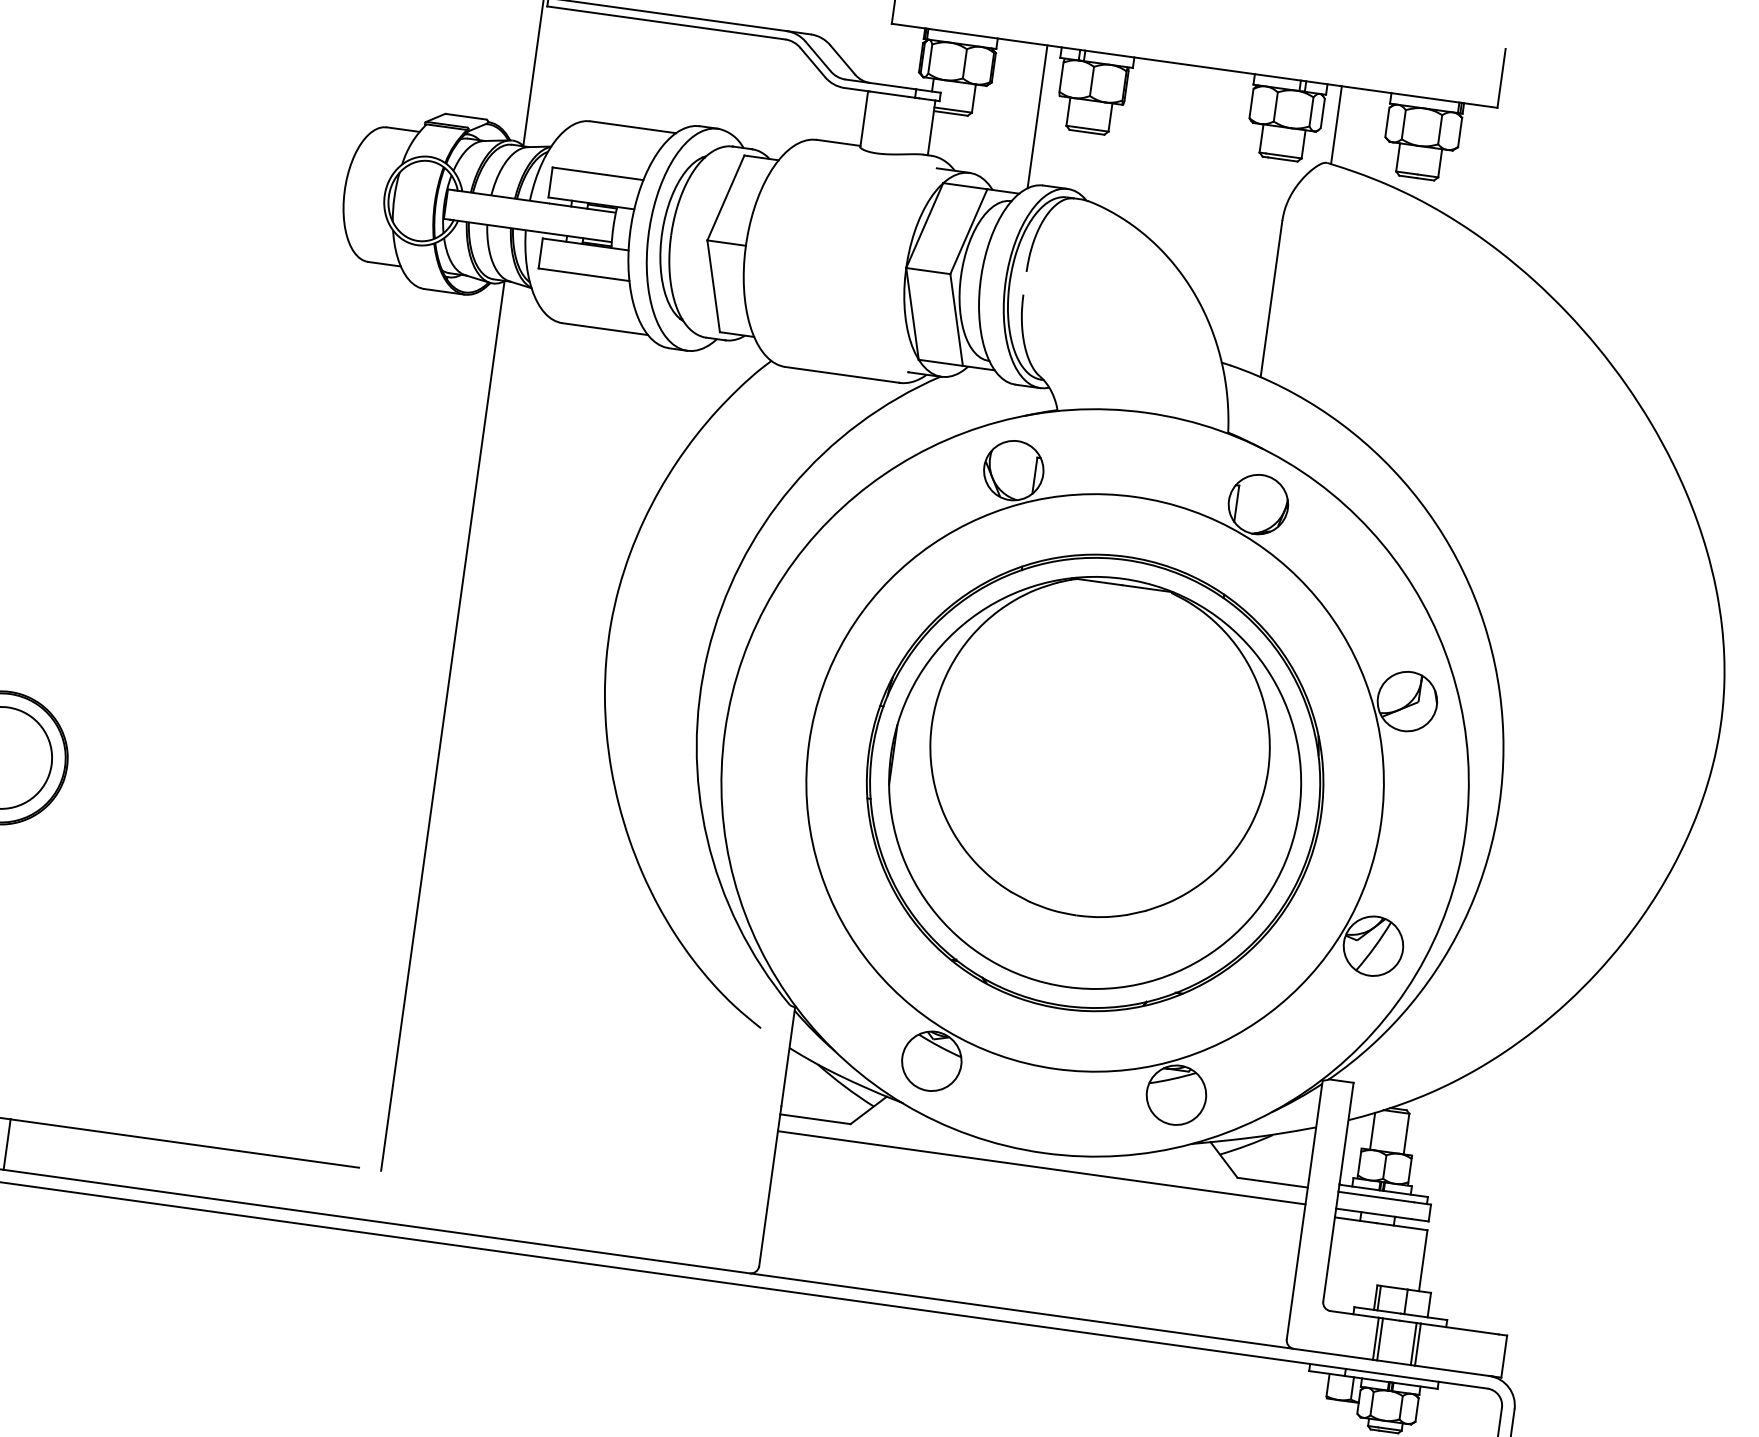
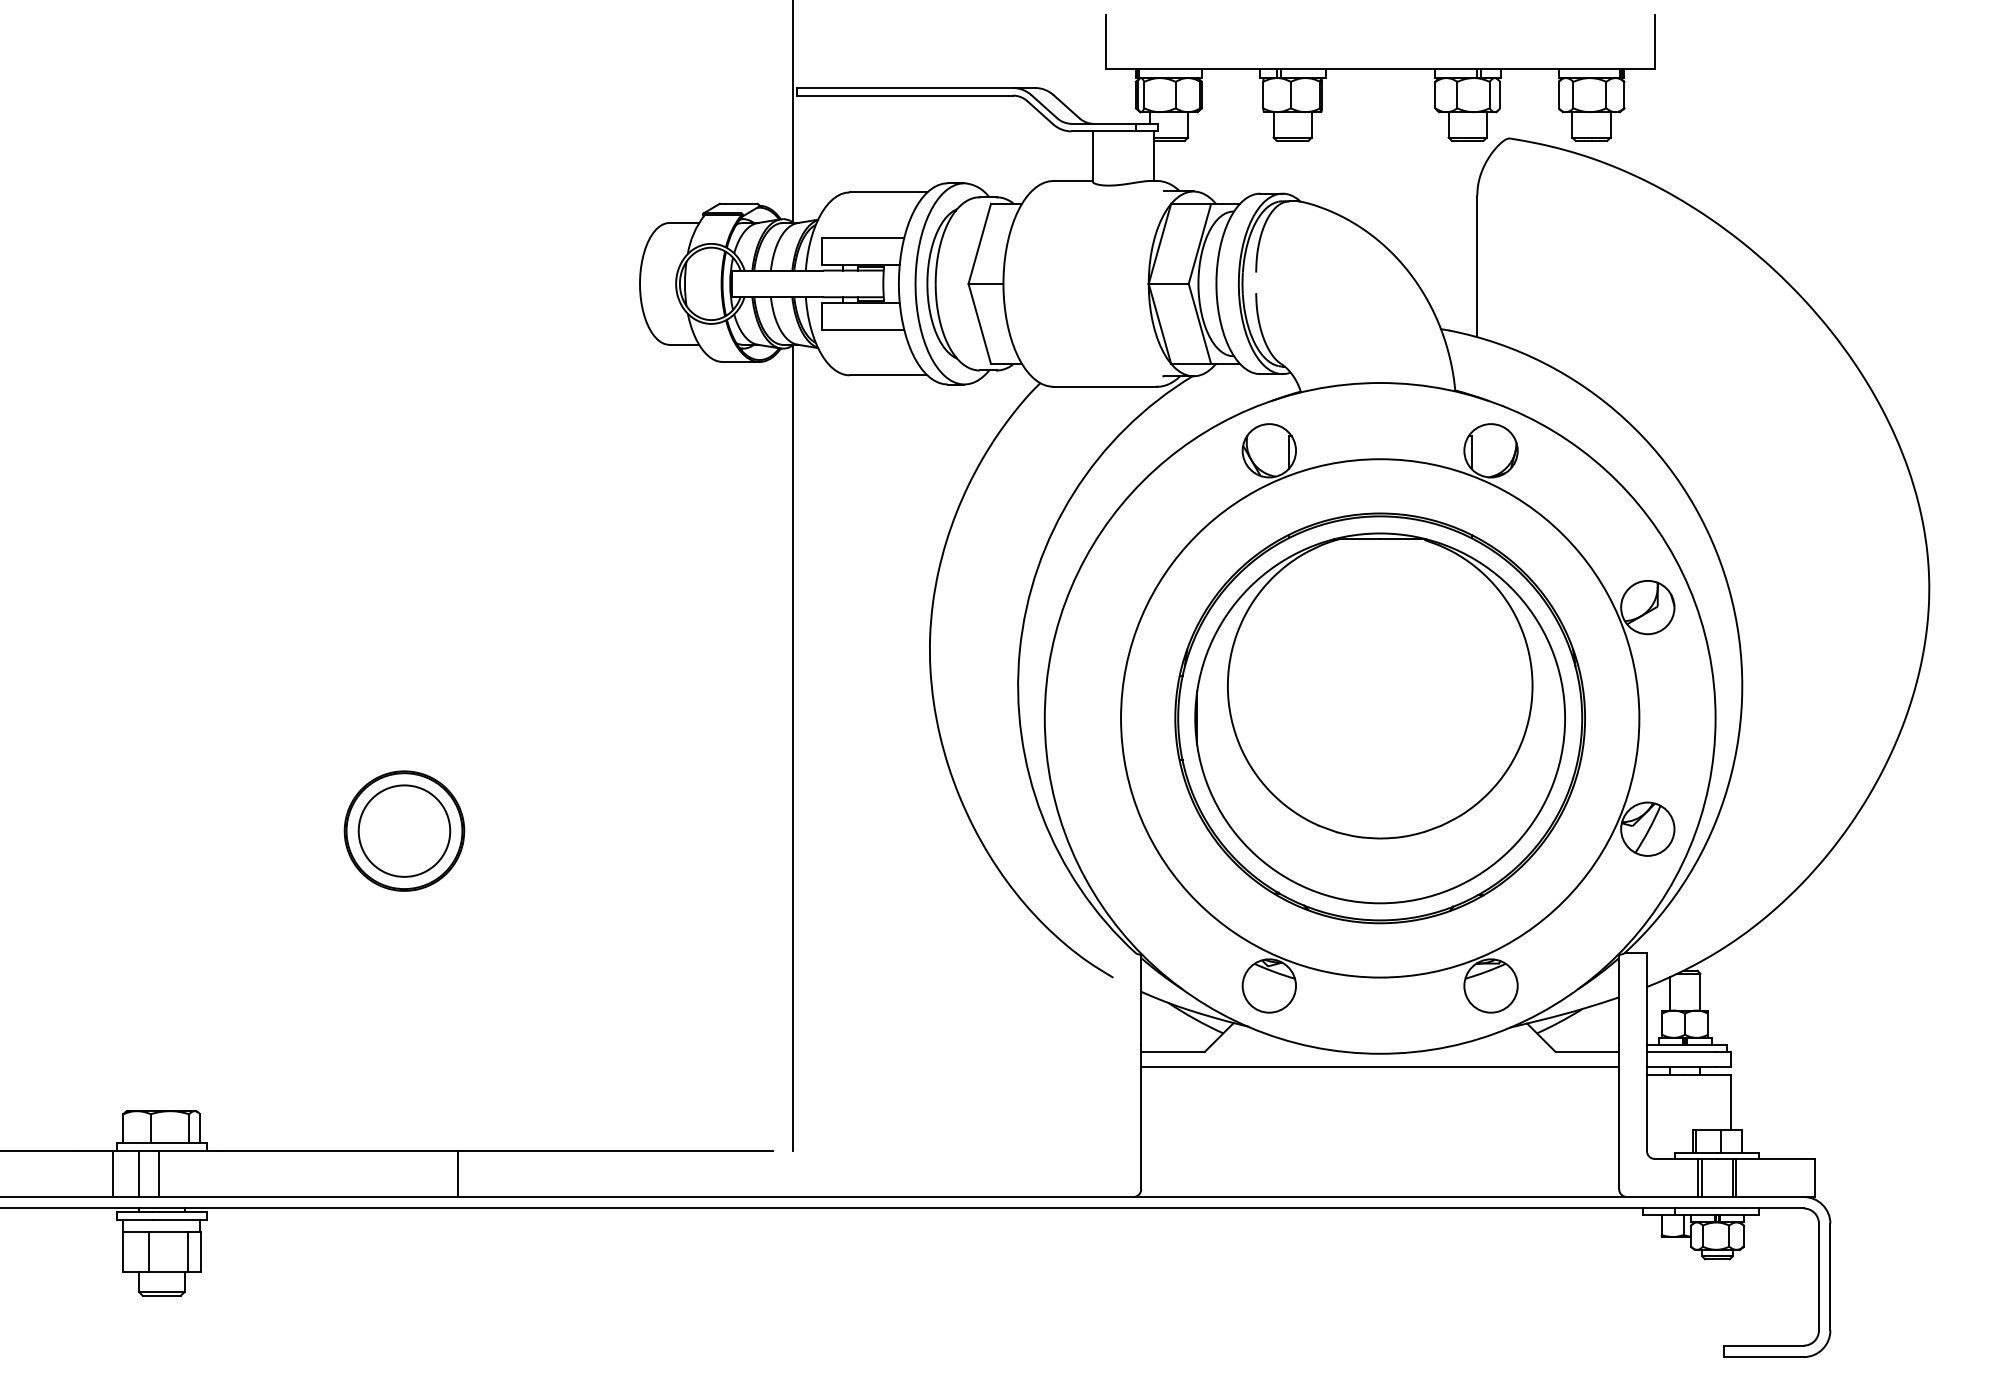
line: (1037, 117) -> (1246, 133), removed
line: (1336, 124) -> (1513, 103), removed

